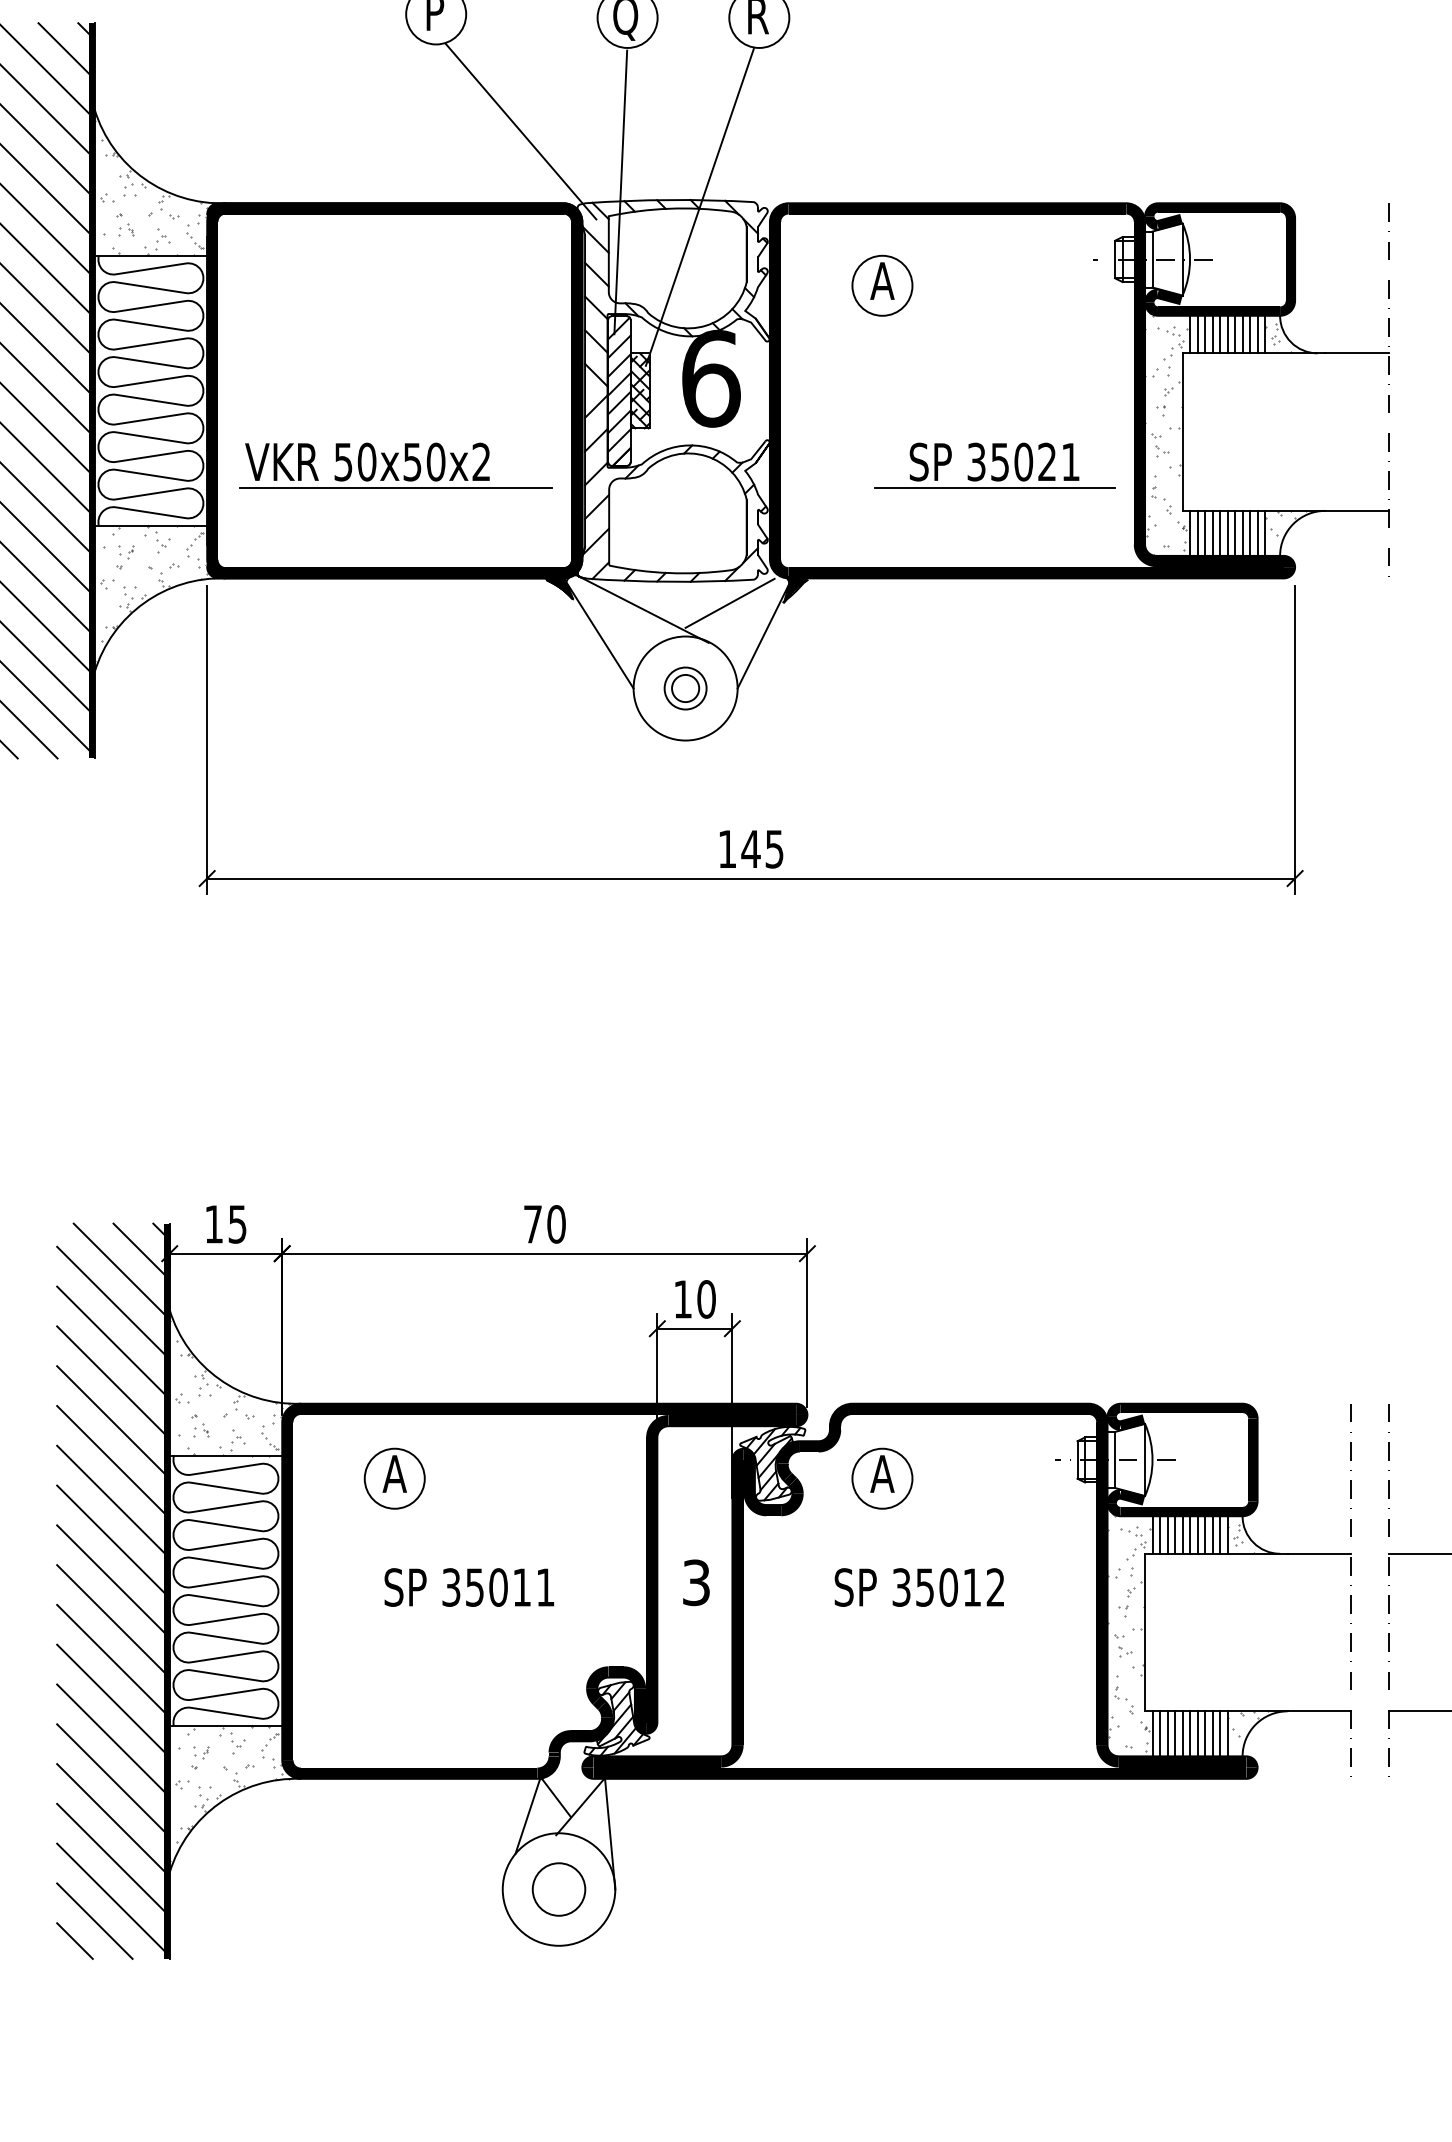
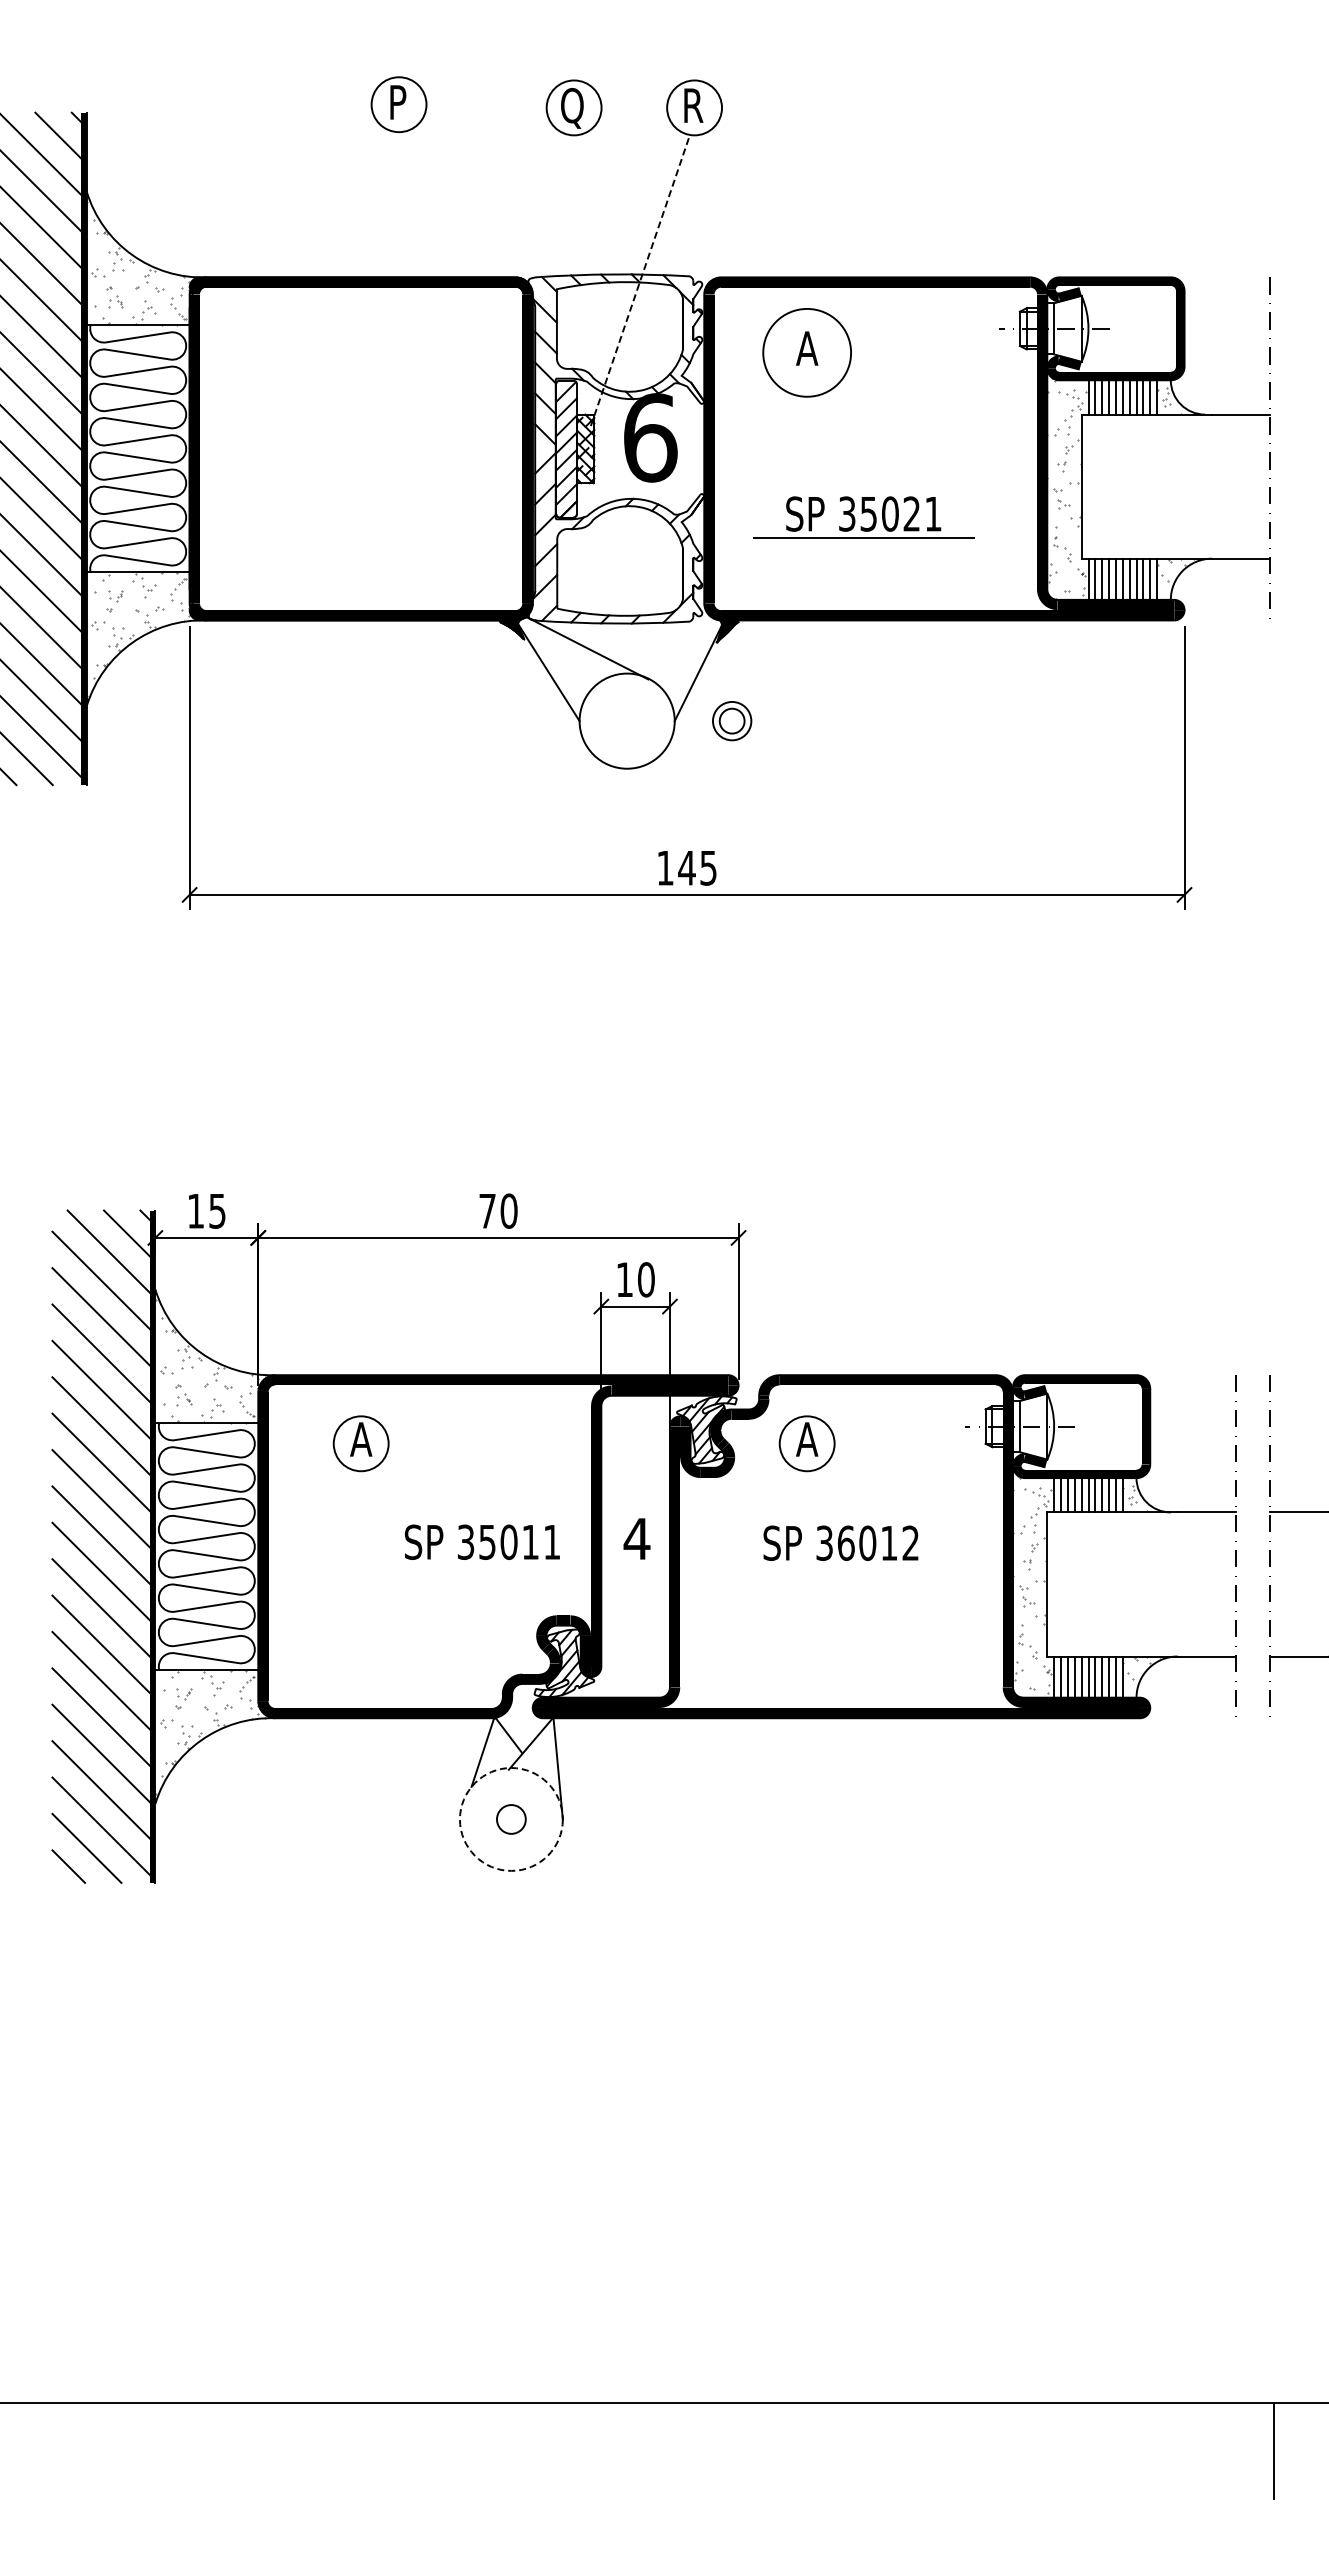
line: (520, 131) -> (476, 211), removed
line: (620, 192) -> (567, 267), removed
line: (700, 206) -> (640, 280), solid -> dashed
circle: (881, 285) -> (806, 352), size x1.6
part: (395, 465) -> (361, 517), removed
part: (994, 465) -> (863, 517), moved
line: (729, 602) -> (667, 642), removed
part: (685, 688) -> (732, 721), moved
text: (695, 1582) -> (636, 1538), 3 -> 4
text: (468, 1586) -> (481, 1541), moved
text: (925, 1586) -> (846, 1542), 35012 -> 36012
circle: (558, 1889) -> (510, 1819), solid -> dashed
circle: (559, 1889) -> (511, 1819), size x0.6

